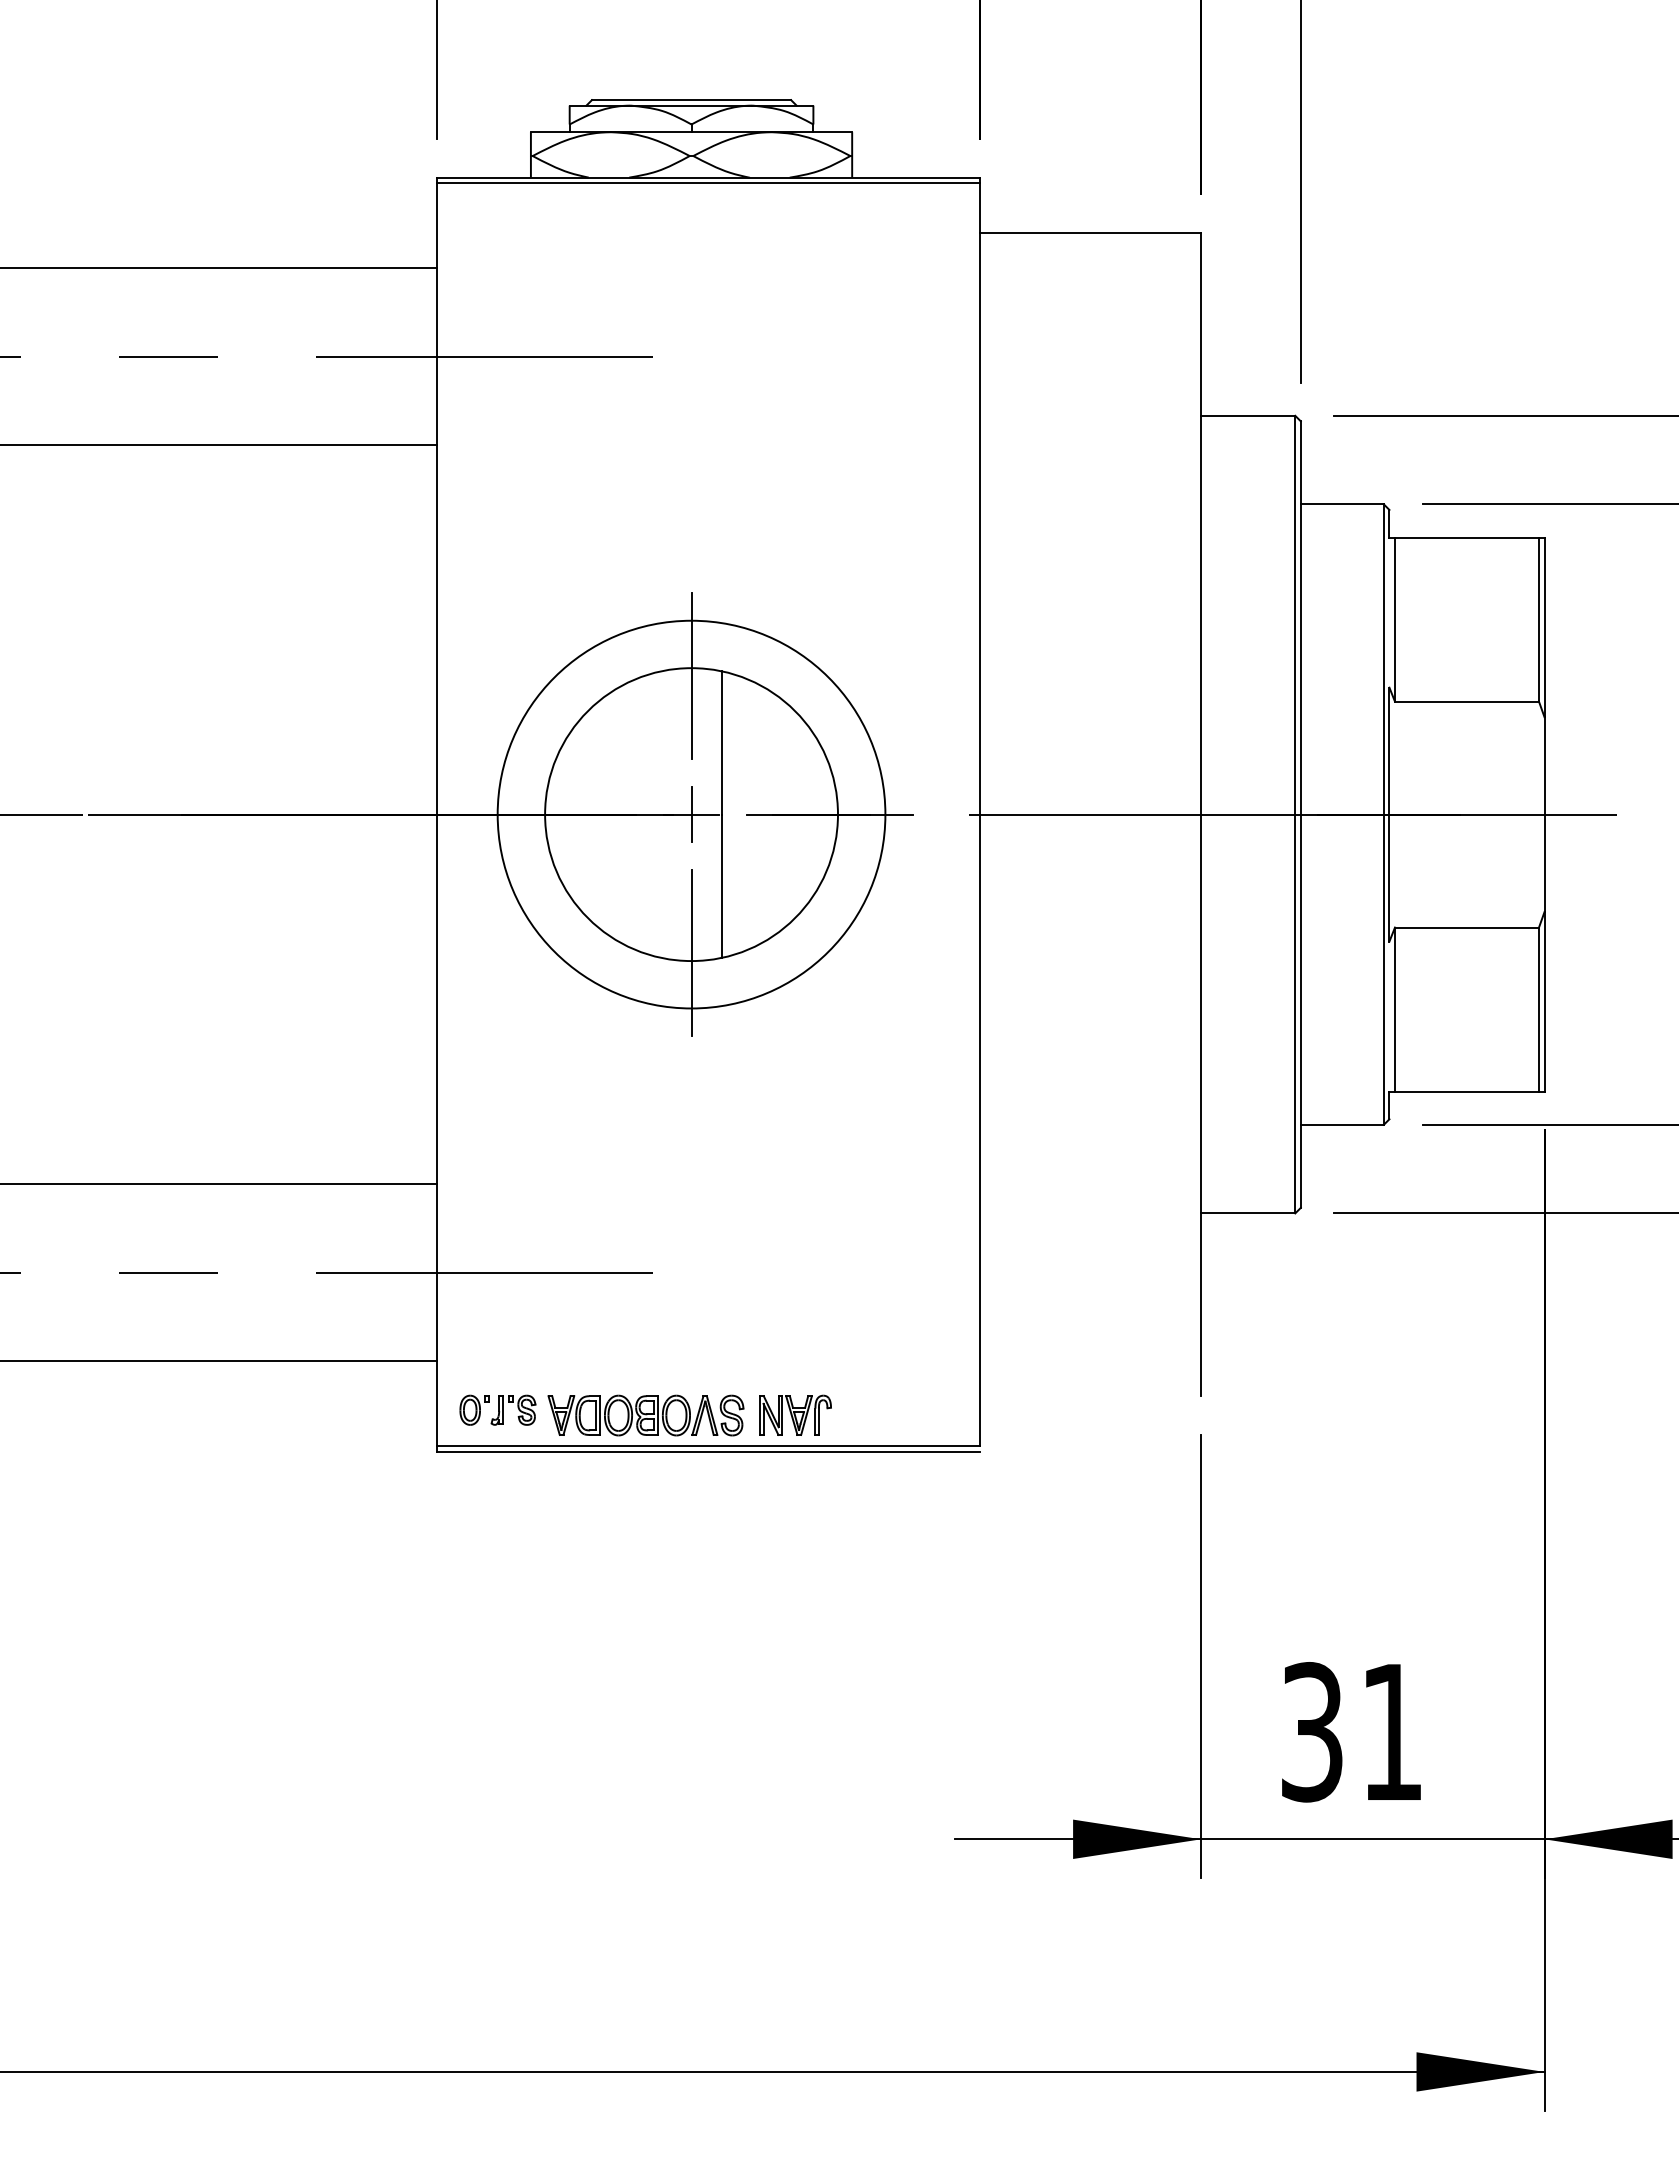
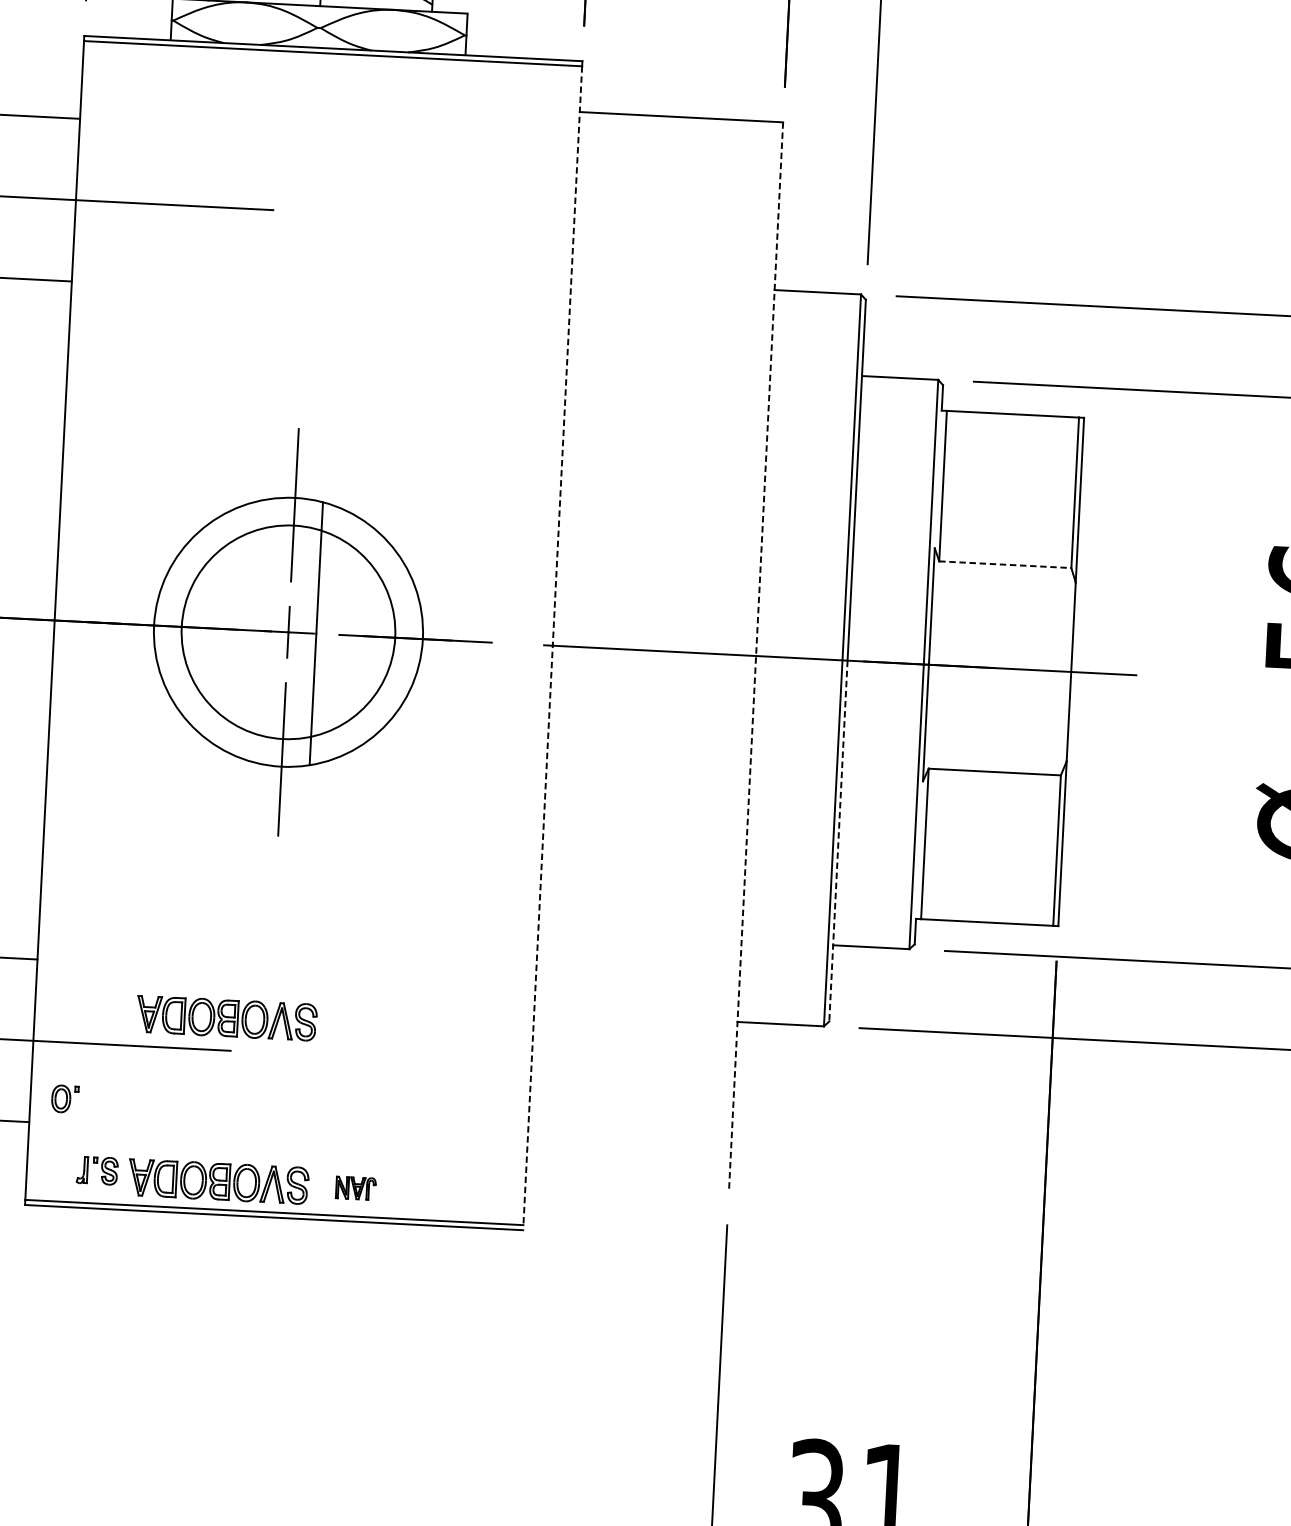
line: (1467, 701) -> (1005, 564), solid -> dashed
circle: (691, 814) -> (288, 632), size x0.6
line: (1201, 814) -> (756, 655), solid -> dashed
line: (979, 815) -> (552, 646), solid -> dashed
line: (1300, 1011) -> (838, 841), solid -> dashed
part: (645, 1237) -> (226, 1018), added
part: (474, 1409) -> (65, 1098), moved
part: (795, 1414) -> (355, 1187), size x0.6

